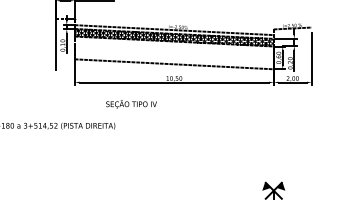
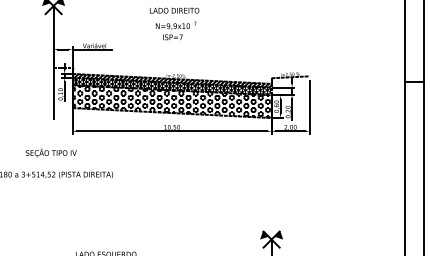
hatch: (173, 31) -> (171, 80), added
hatch: (173, 52) -> (171, 101), added
text: (131, 103) -> (51, 152), moved

